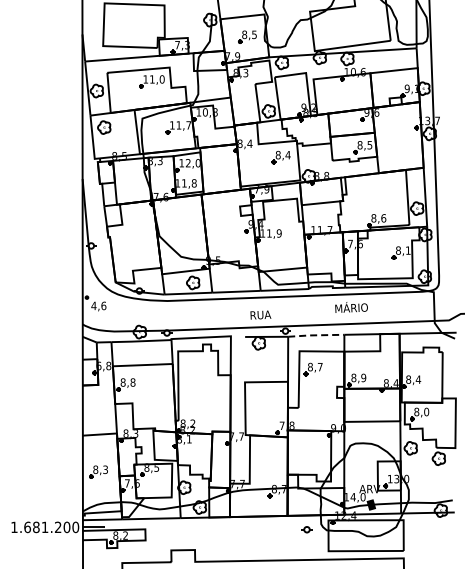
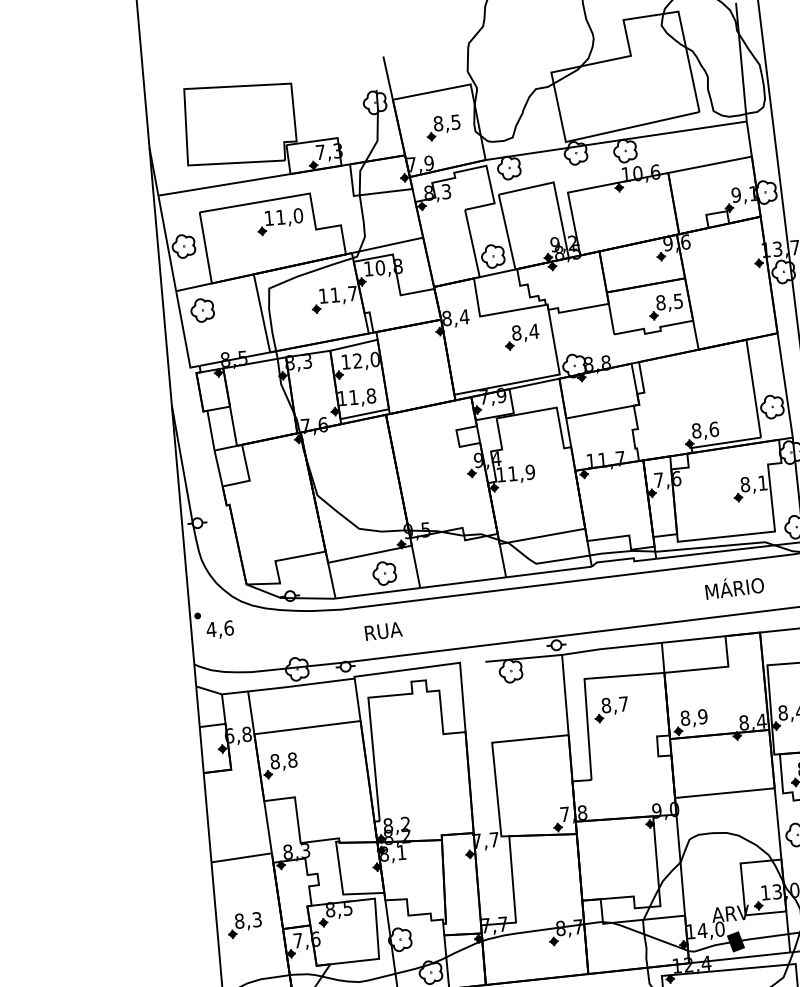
text: (351, 307) -> (734, 587), moved
text: (260, 314) -> (382, 630), moved
line: (316, 335) -> (612, 648), dashed -> solid

